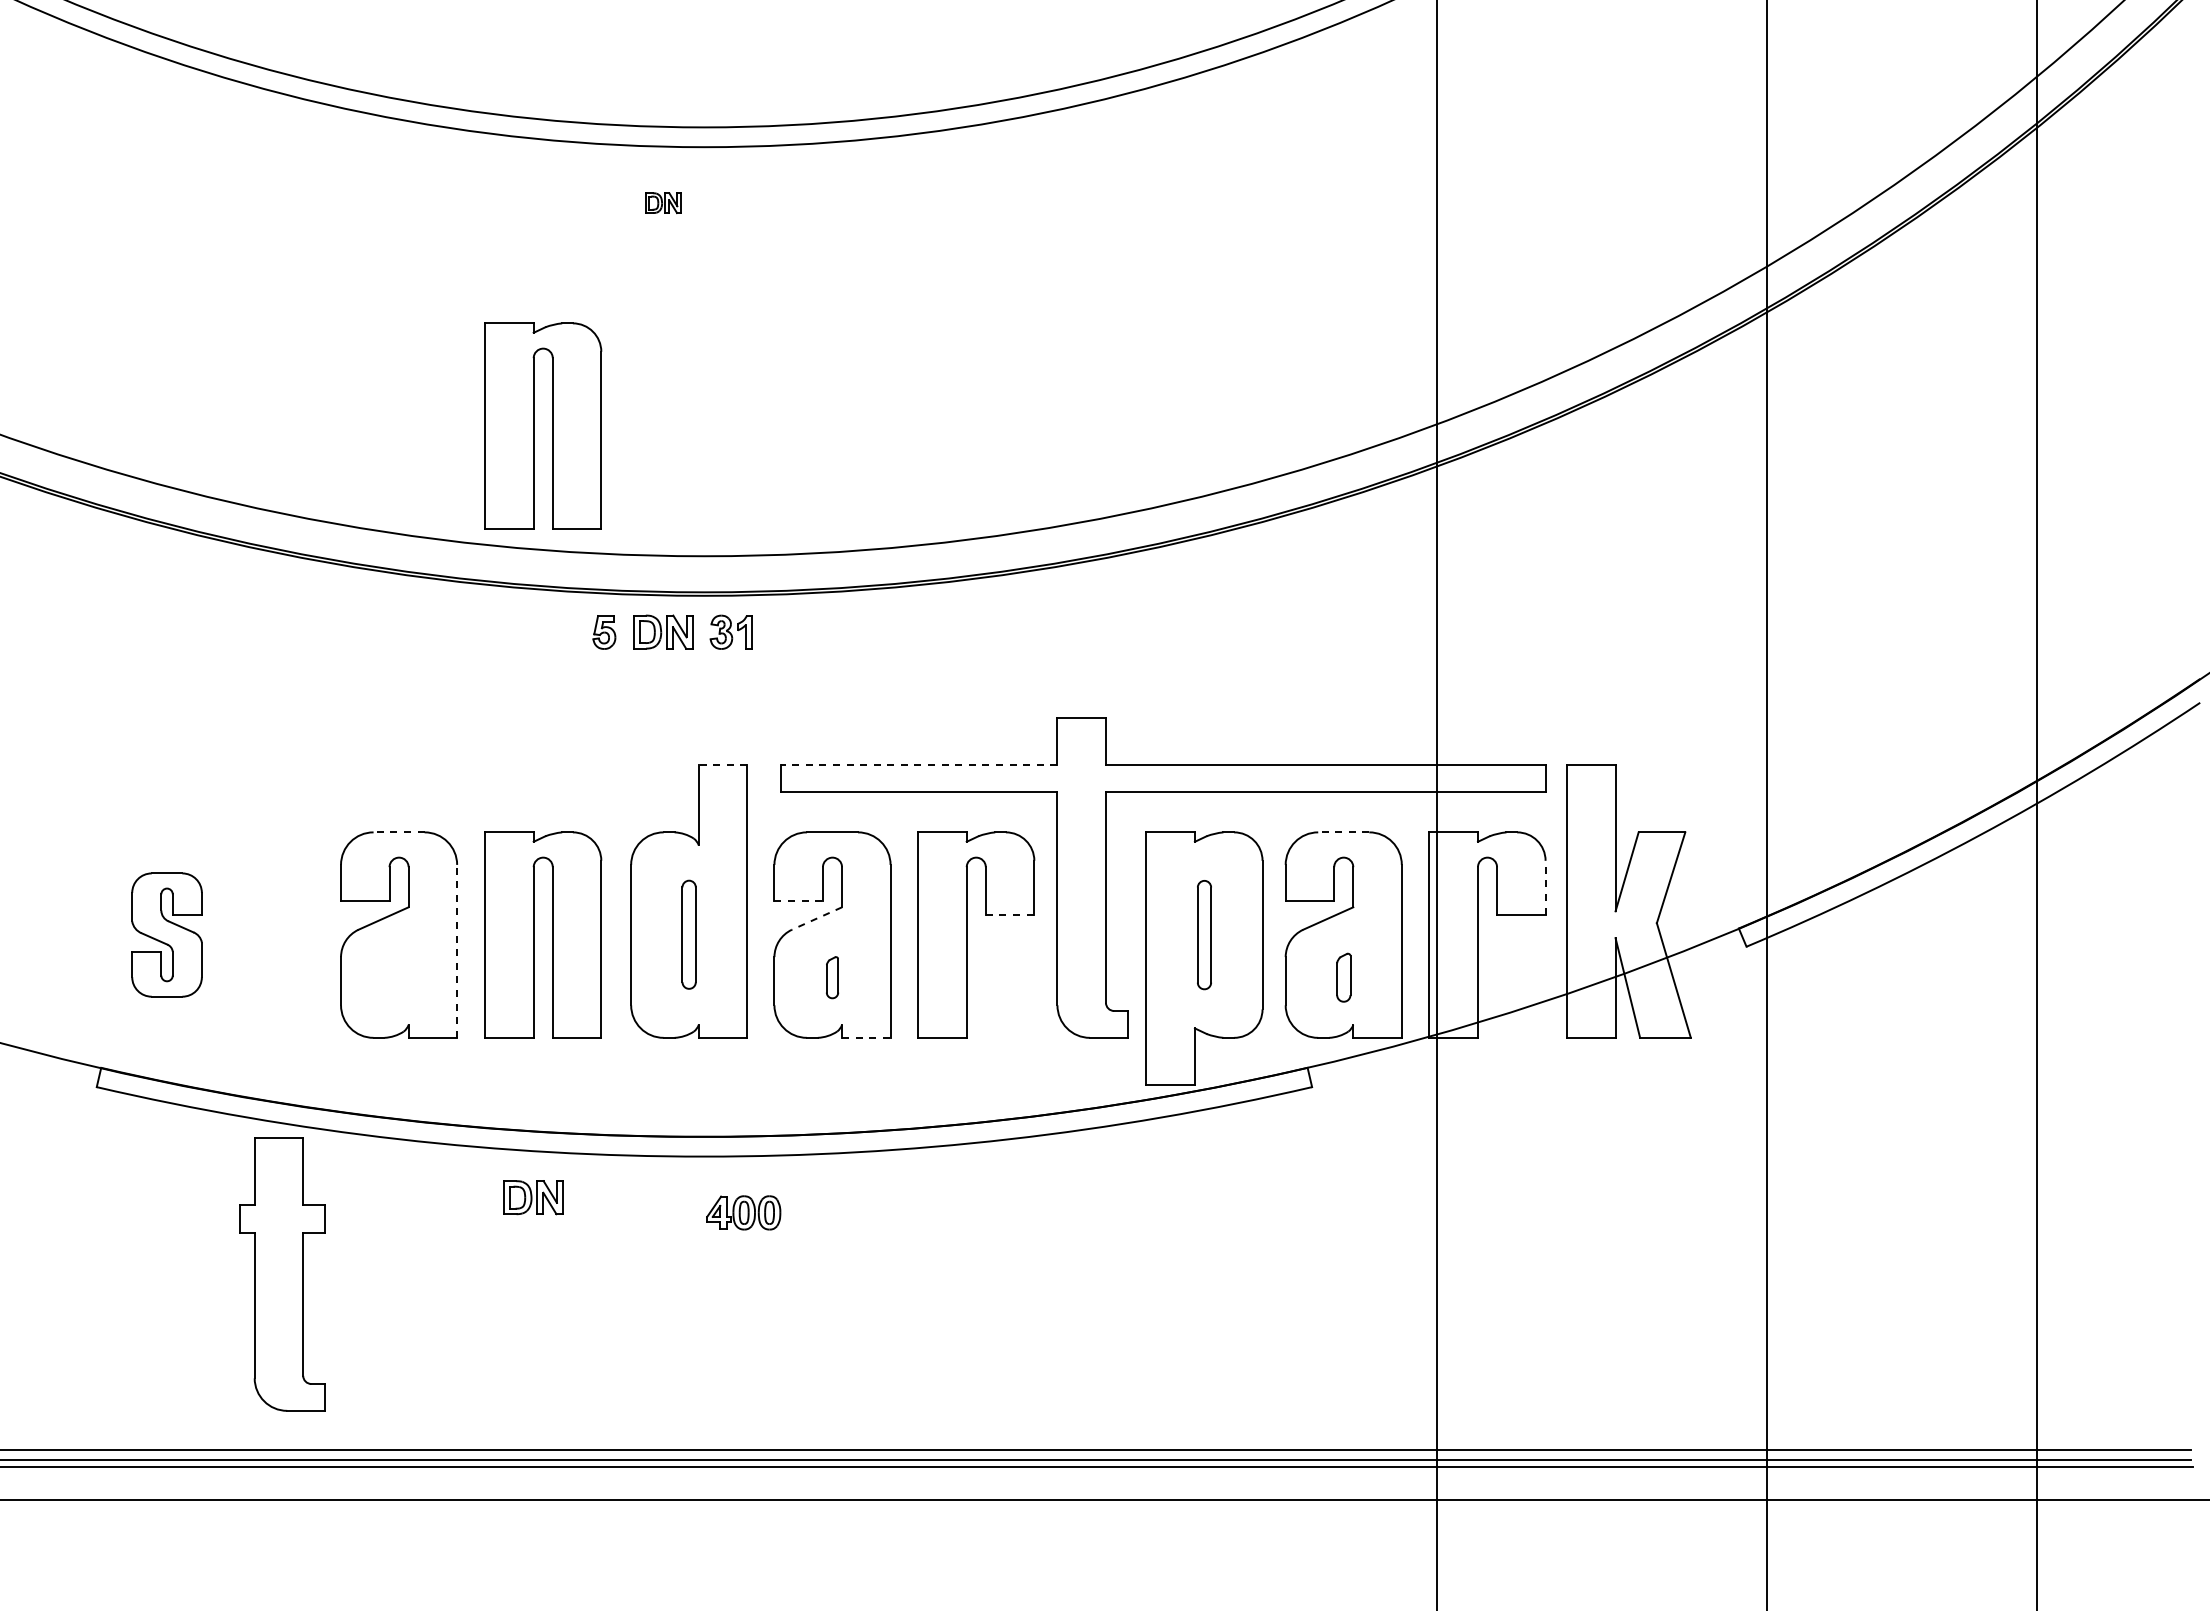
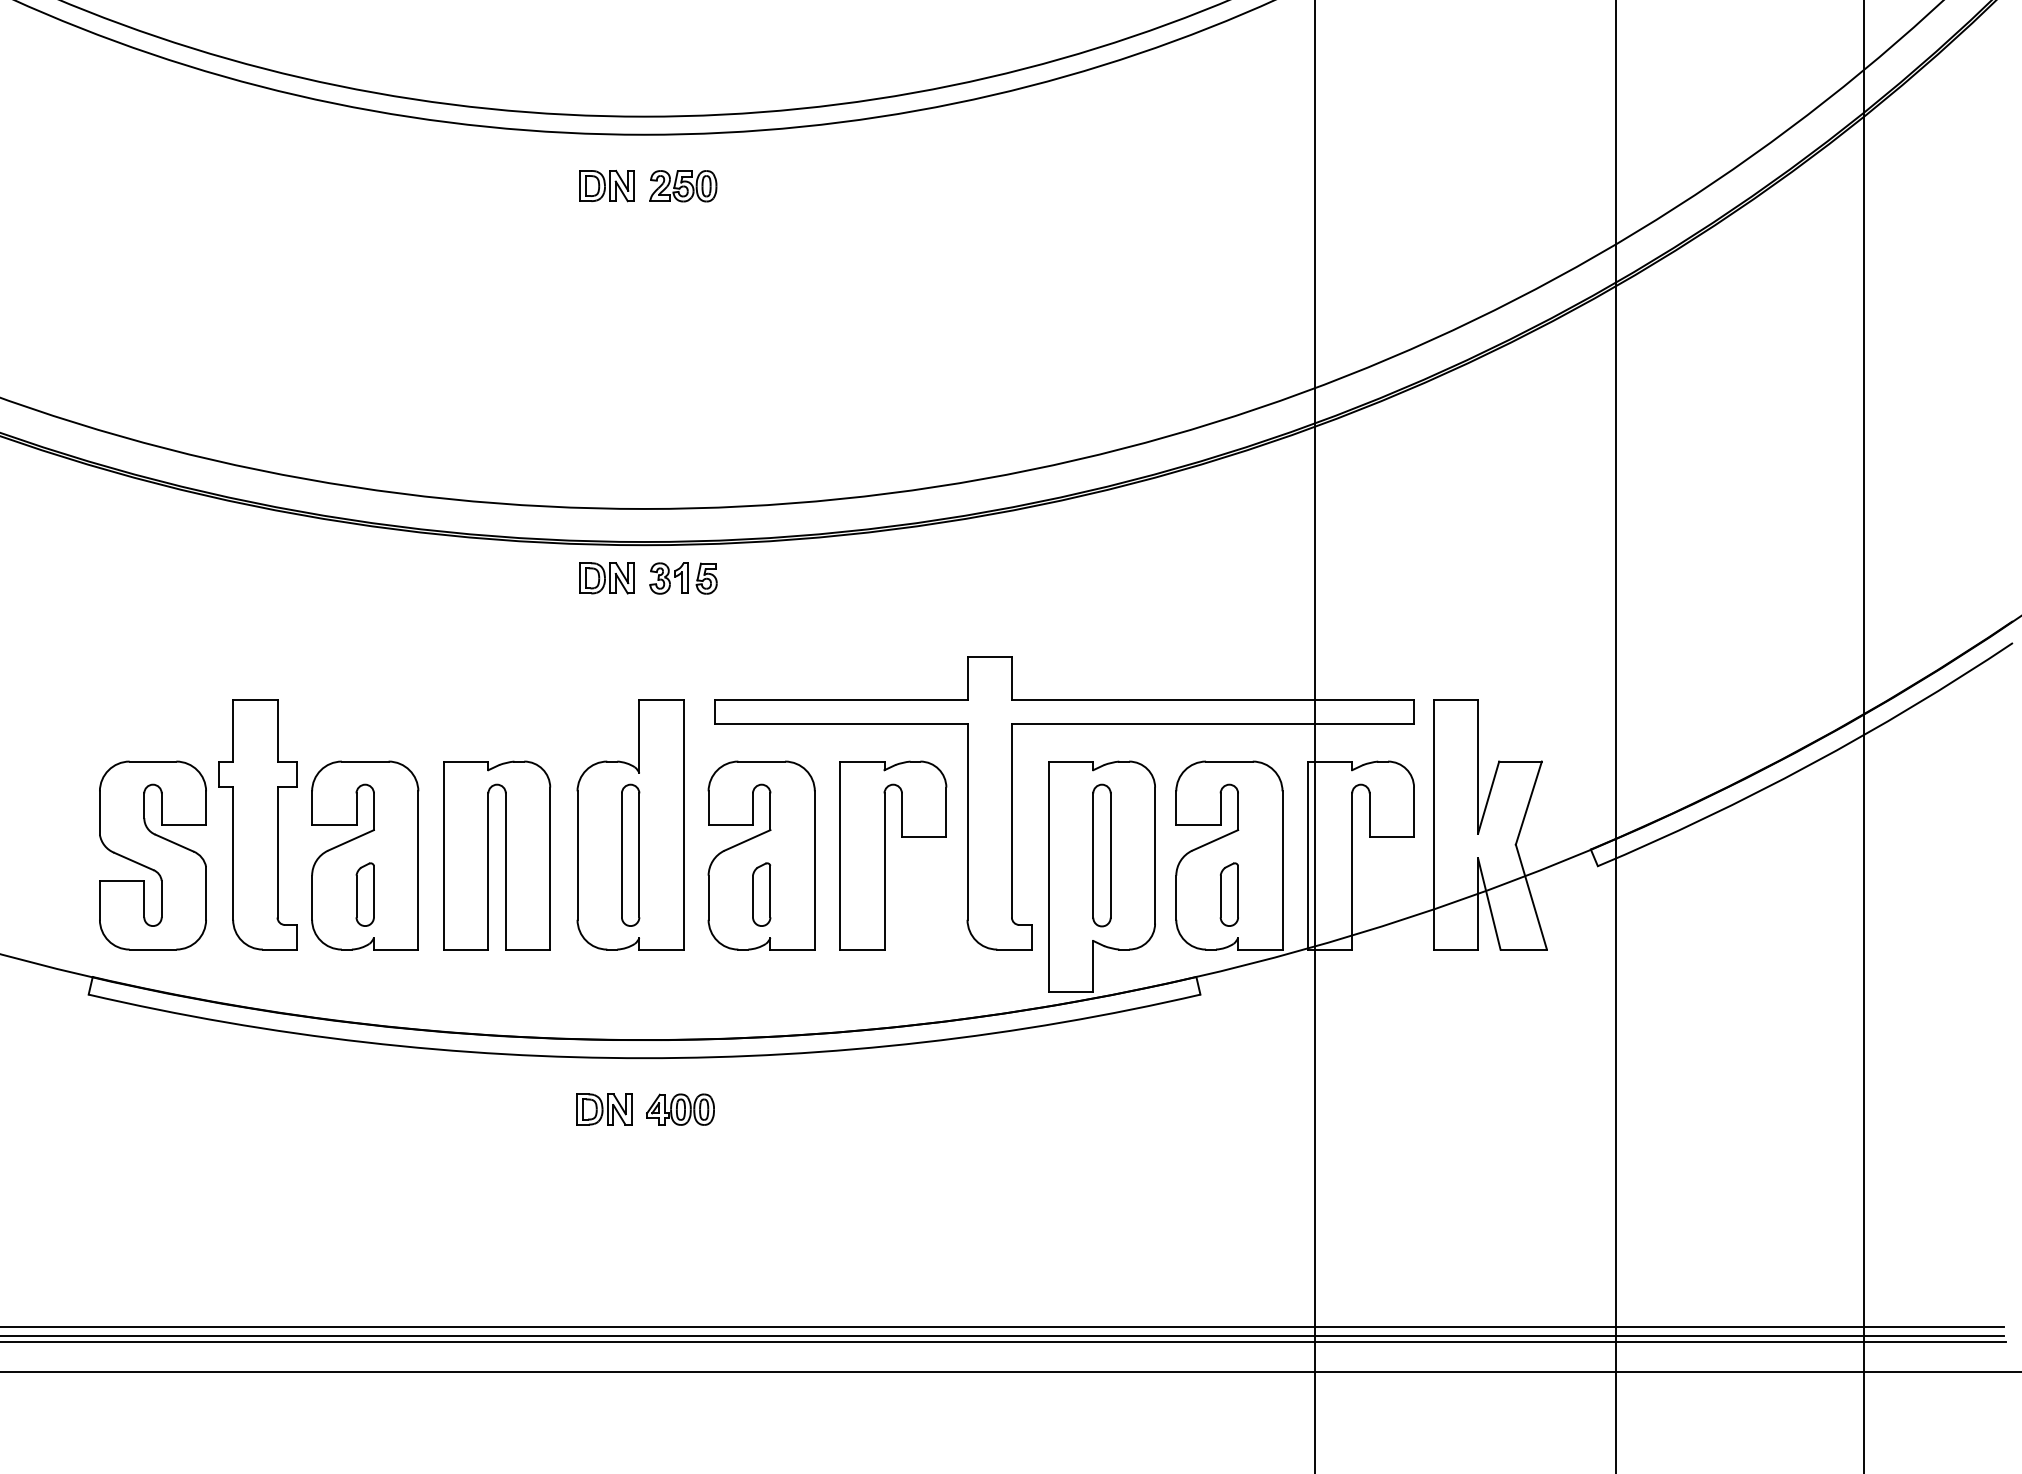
part: (663, 202) -> (607, 185), size x1.67
part: (746, 202) -> (683, 185), added
part: (534, 425) -> (489, 389), removed
part: (604, 632) -> (706, 578), moved
line: (722, 764) -> (661, 699), dashed -> solid
line: (918, 764) -> (840, 699), dashed -> solid
line: (399, 832) -> (365, 761), dashed -> solid
line: (1343, 832) -> (1229, 761), dashed -> solid
line: (1545, 887) -> (1413, 812), dashed -> solid
line: (799, 901) -> (731, 824), dashed -> solid
line: (1010, 914) -> (924, 836), dashed -> solid
line: (816, 918) -> (747, 840), dashed -> solid
part: (166, 934) -> (152, 855), size x1.67
part: (688, 934) -> (629, 855), size x1.43
part: (1204, 934) -> (1102, 855), size x1.43
line: (457, 950) -> (418, 869), dashed -> solid
part: (398, 977) -> (364, 894), added
part: (832, 977) -> (761, 894), size x1.67
part: (1343, 977) -> (1229, 894), size x1.43
line: (866, 1037) -> (792, 949), dashed -> solid
part: (533, 1197) -> (604, 1109), moved
part: (282, 1274) -> (258, 824), moved

